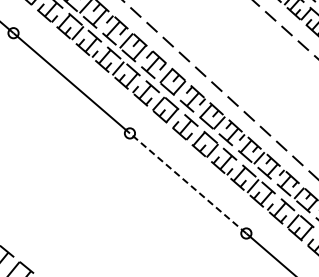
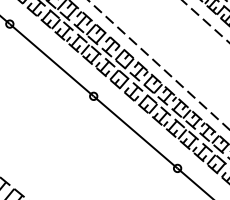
line: (188, 183) -> (135, 132), dashed -> solid

